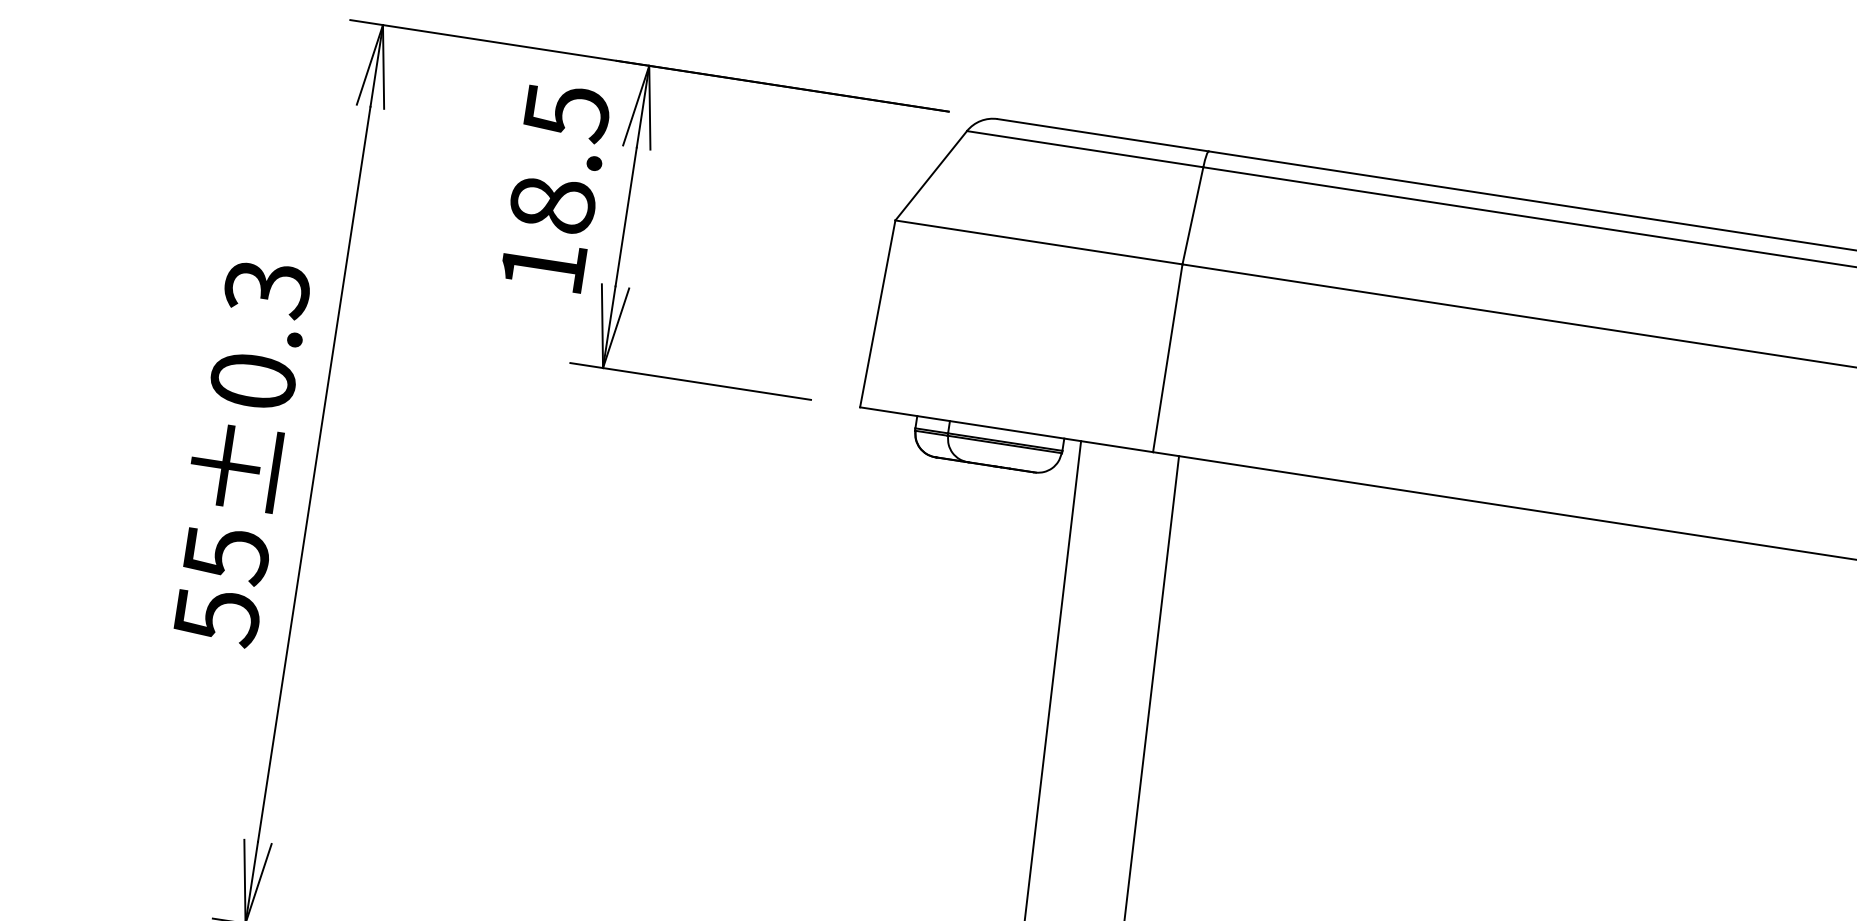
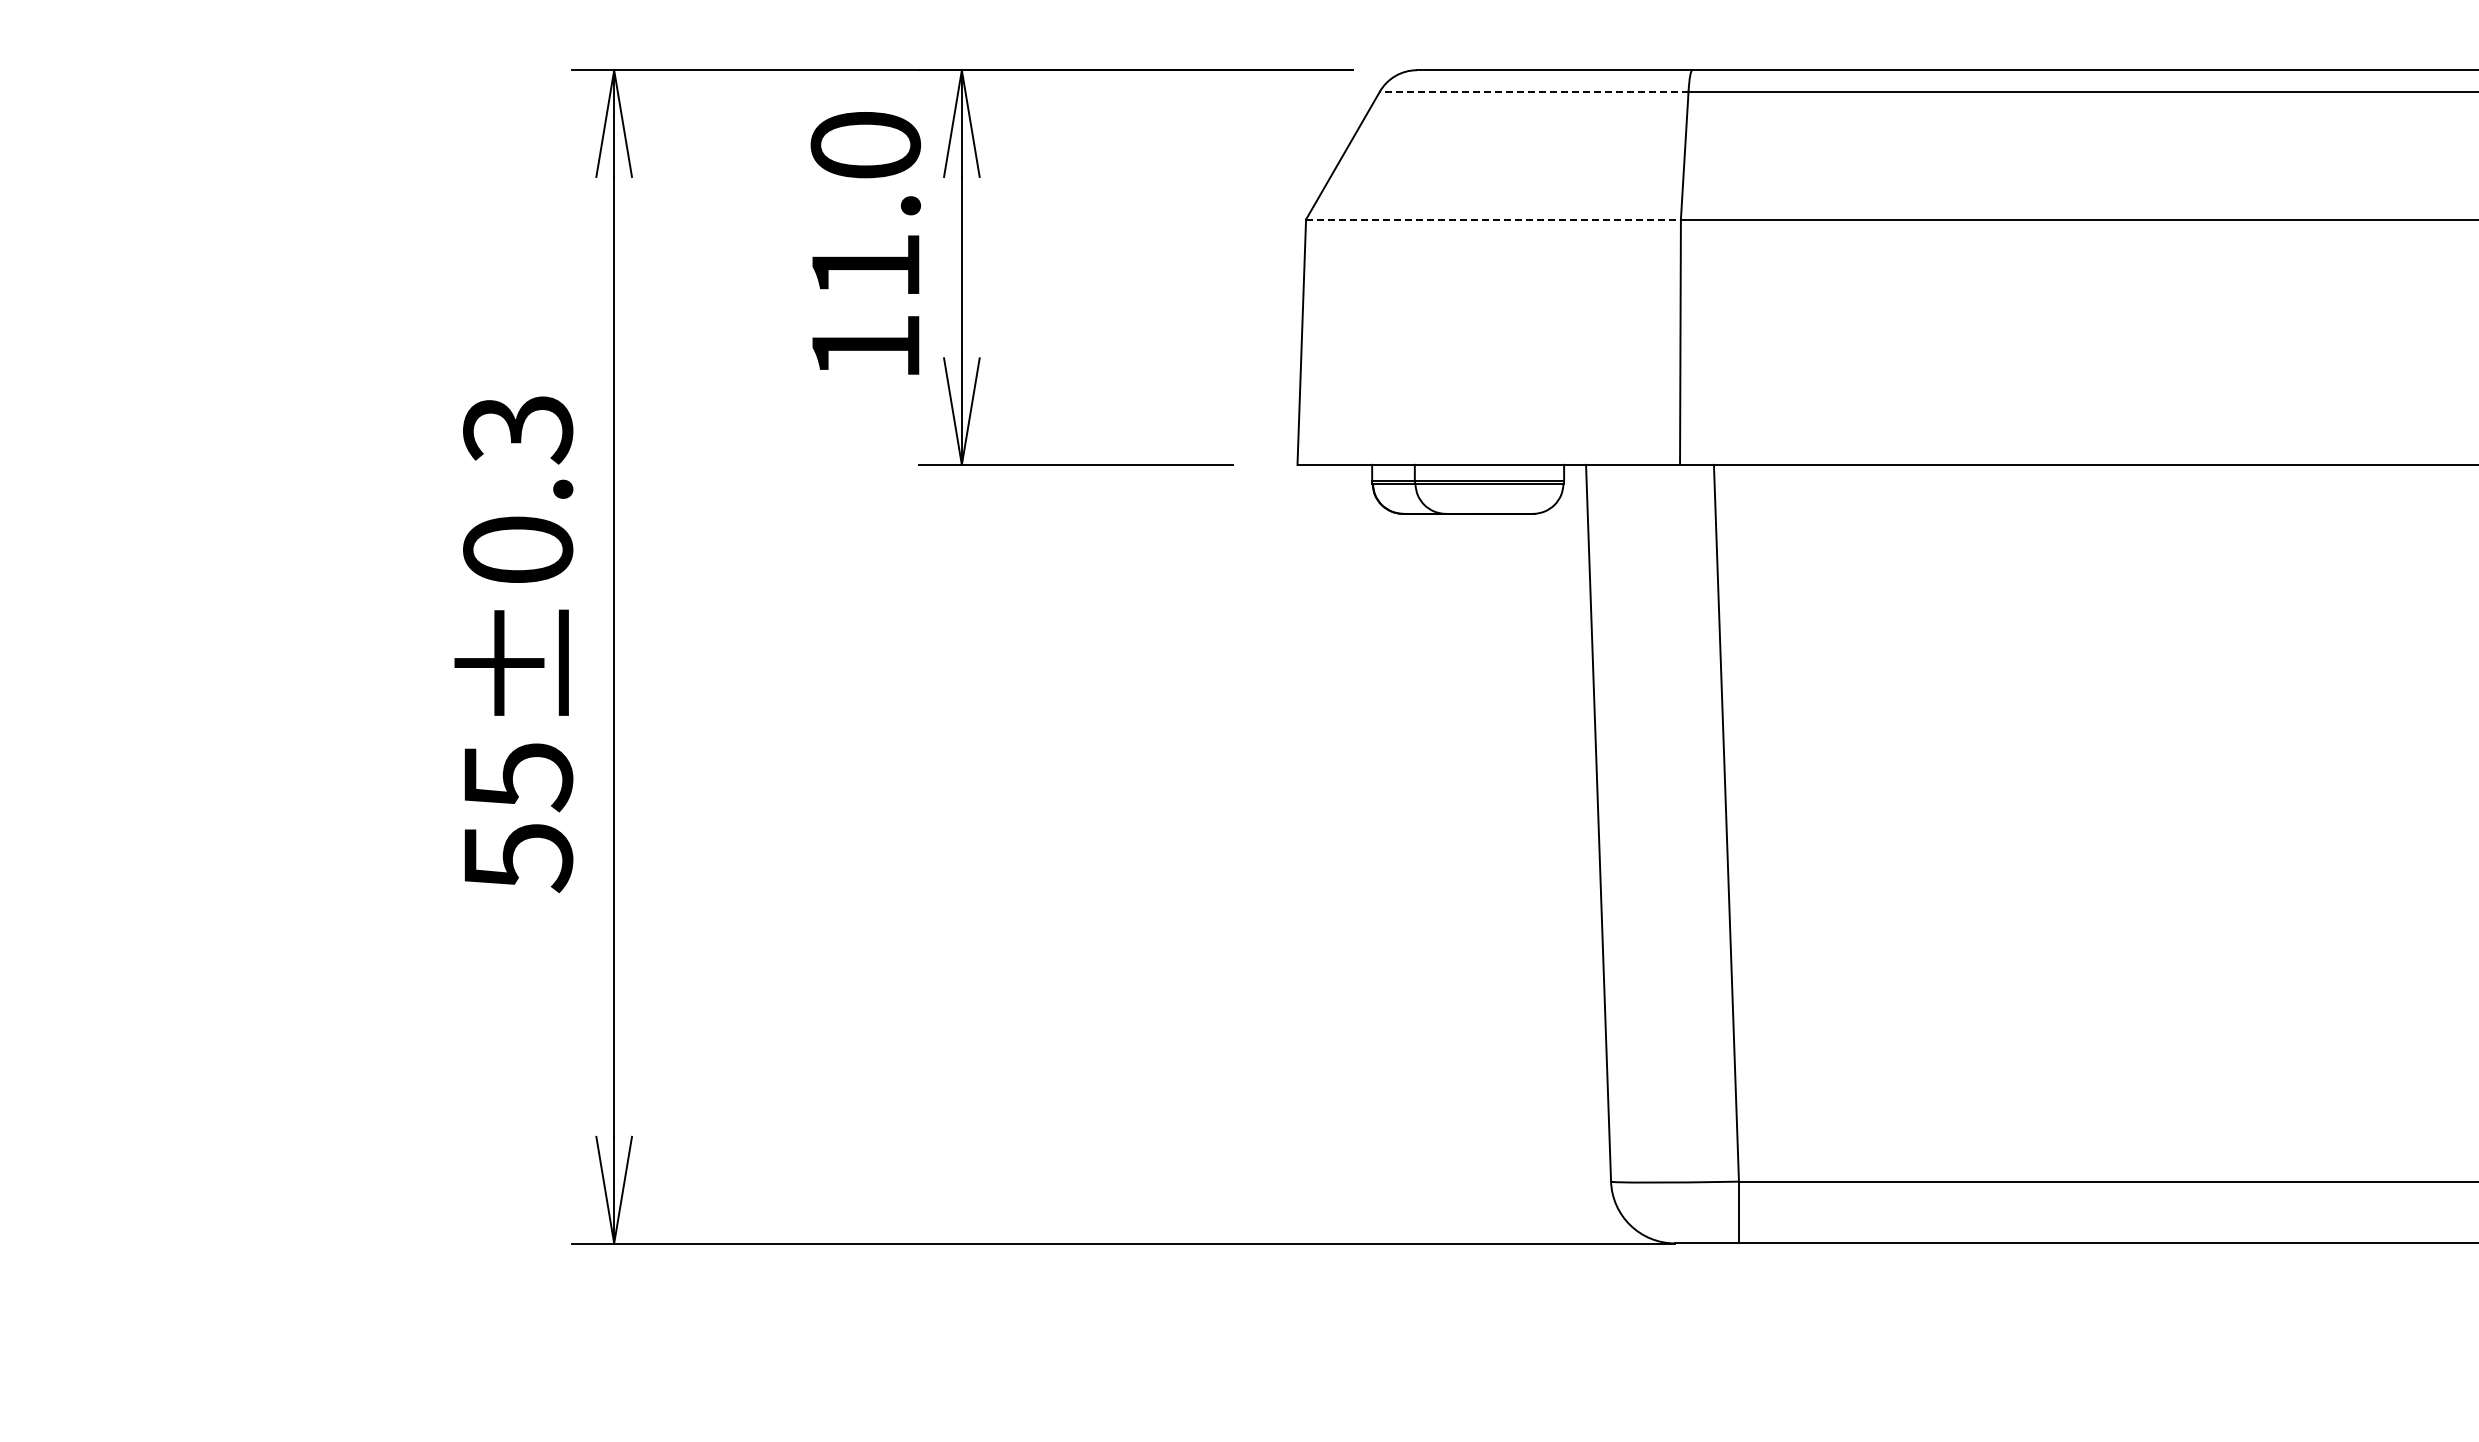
line: (1084, 149) -> (1533, 91), solid -> dashed
text: (559, 158) -> (865, 205), 18.5 -> 11.0
line: (1038, 242) -> (1493, 219), solid -> dashed

